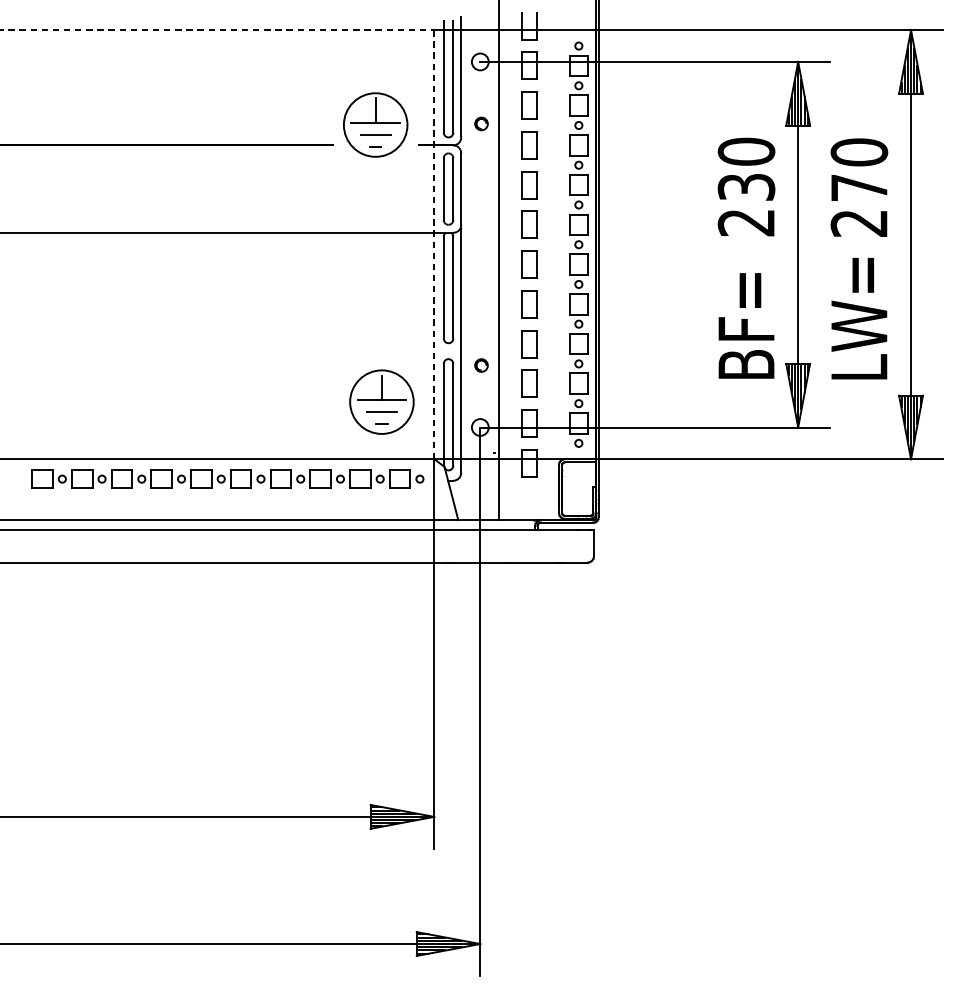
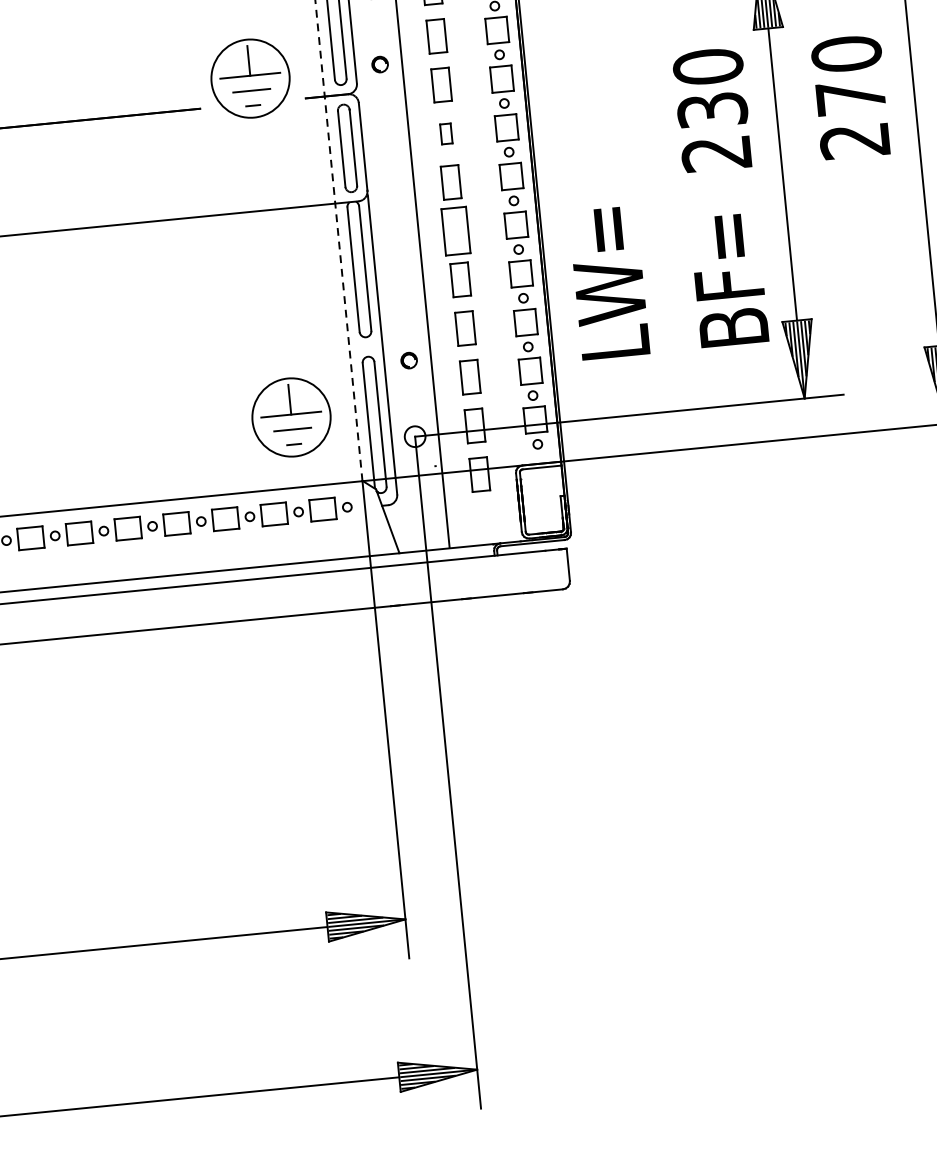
part: (529, 185) -> (446, 134), size x0.6
part: (529, 264) -> (455, 231), size x1.4
text: (859, 318) -> (609, 282), moved

